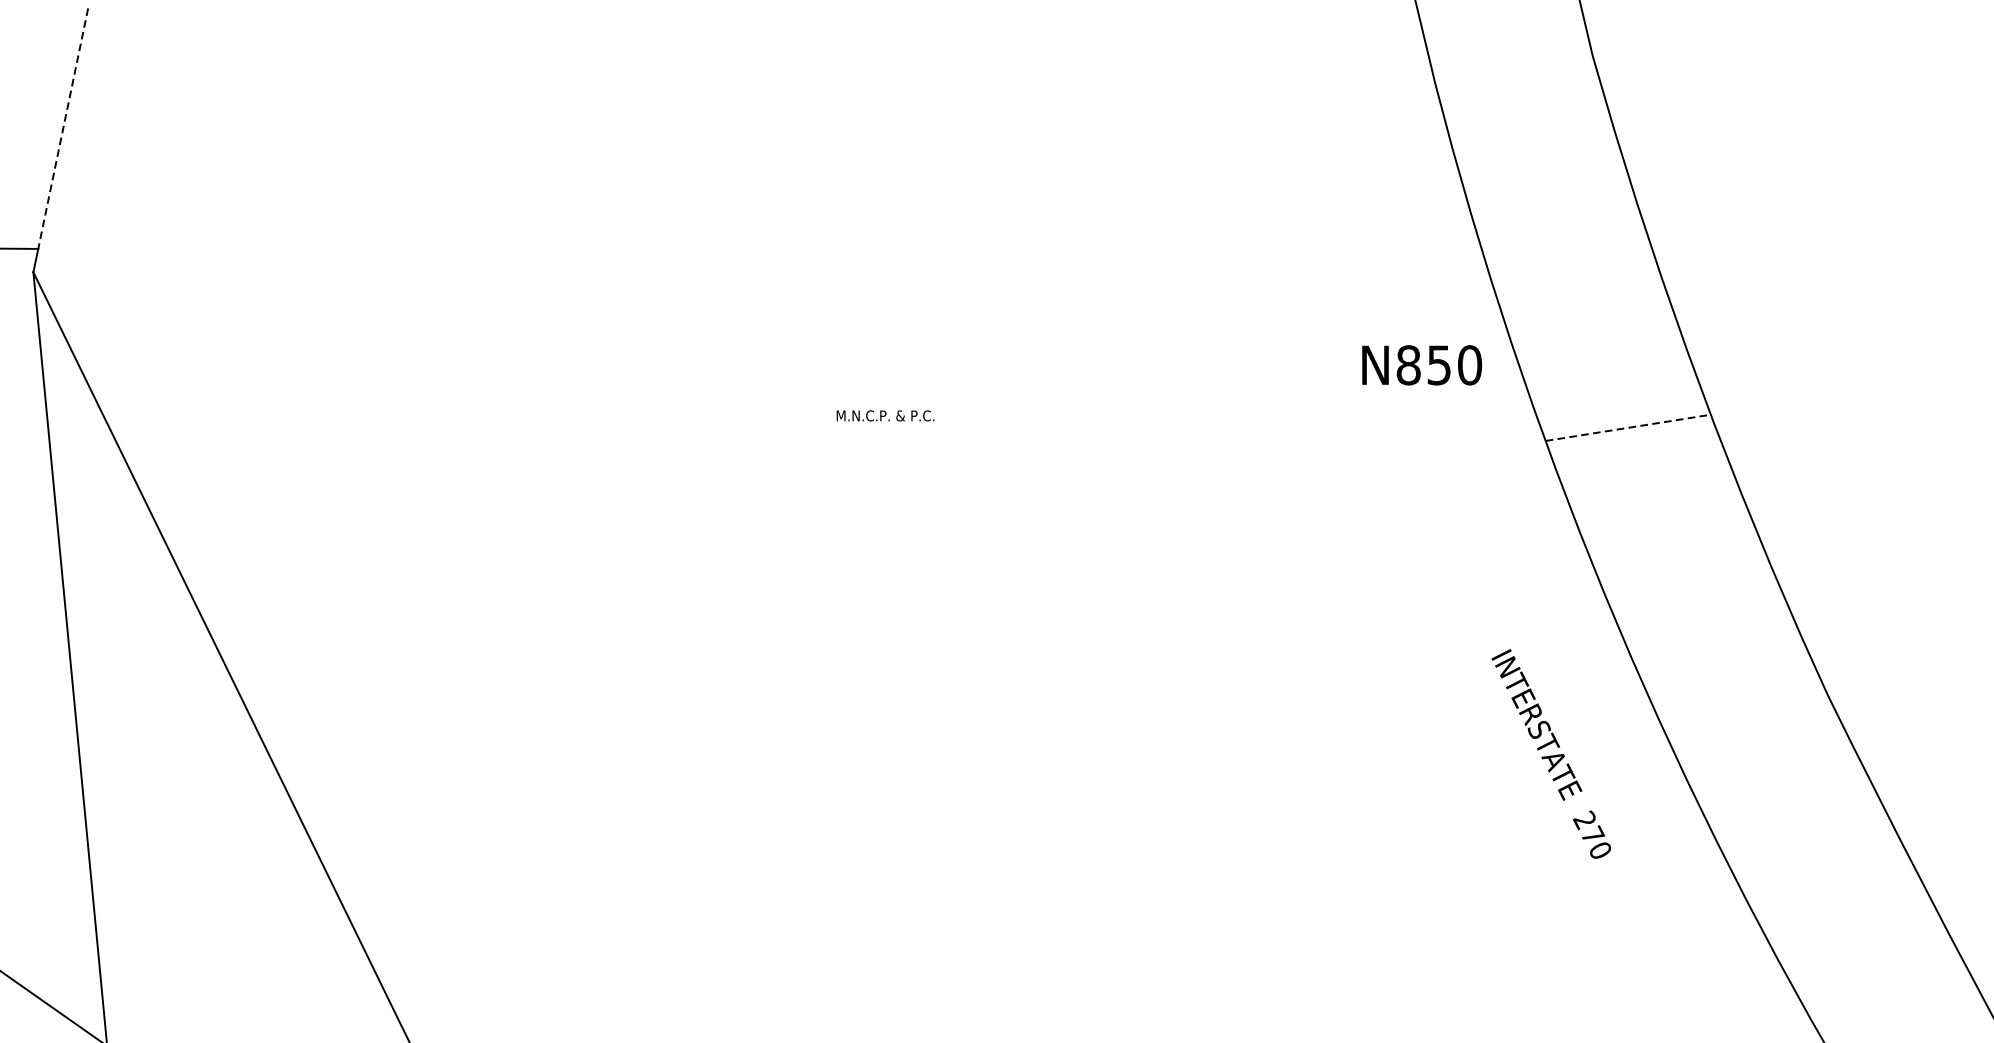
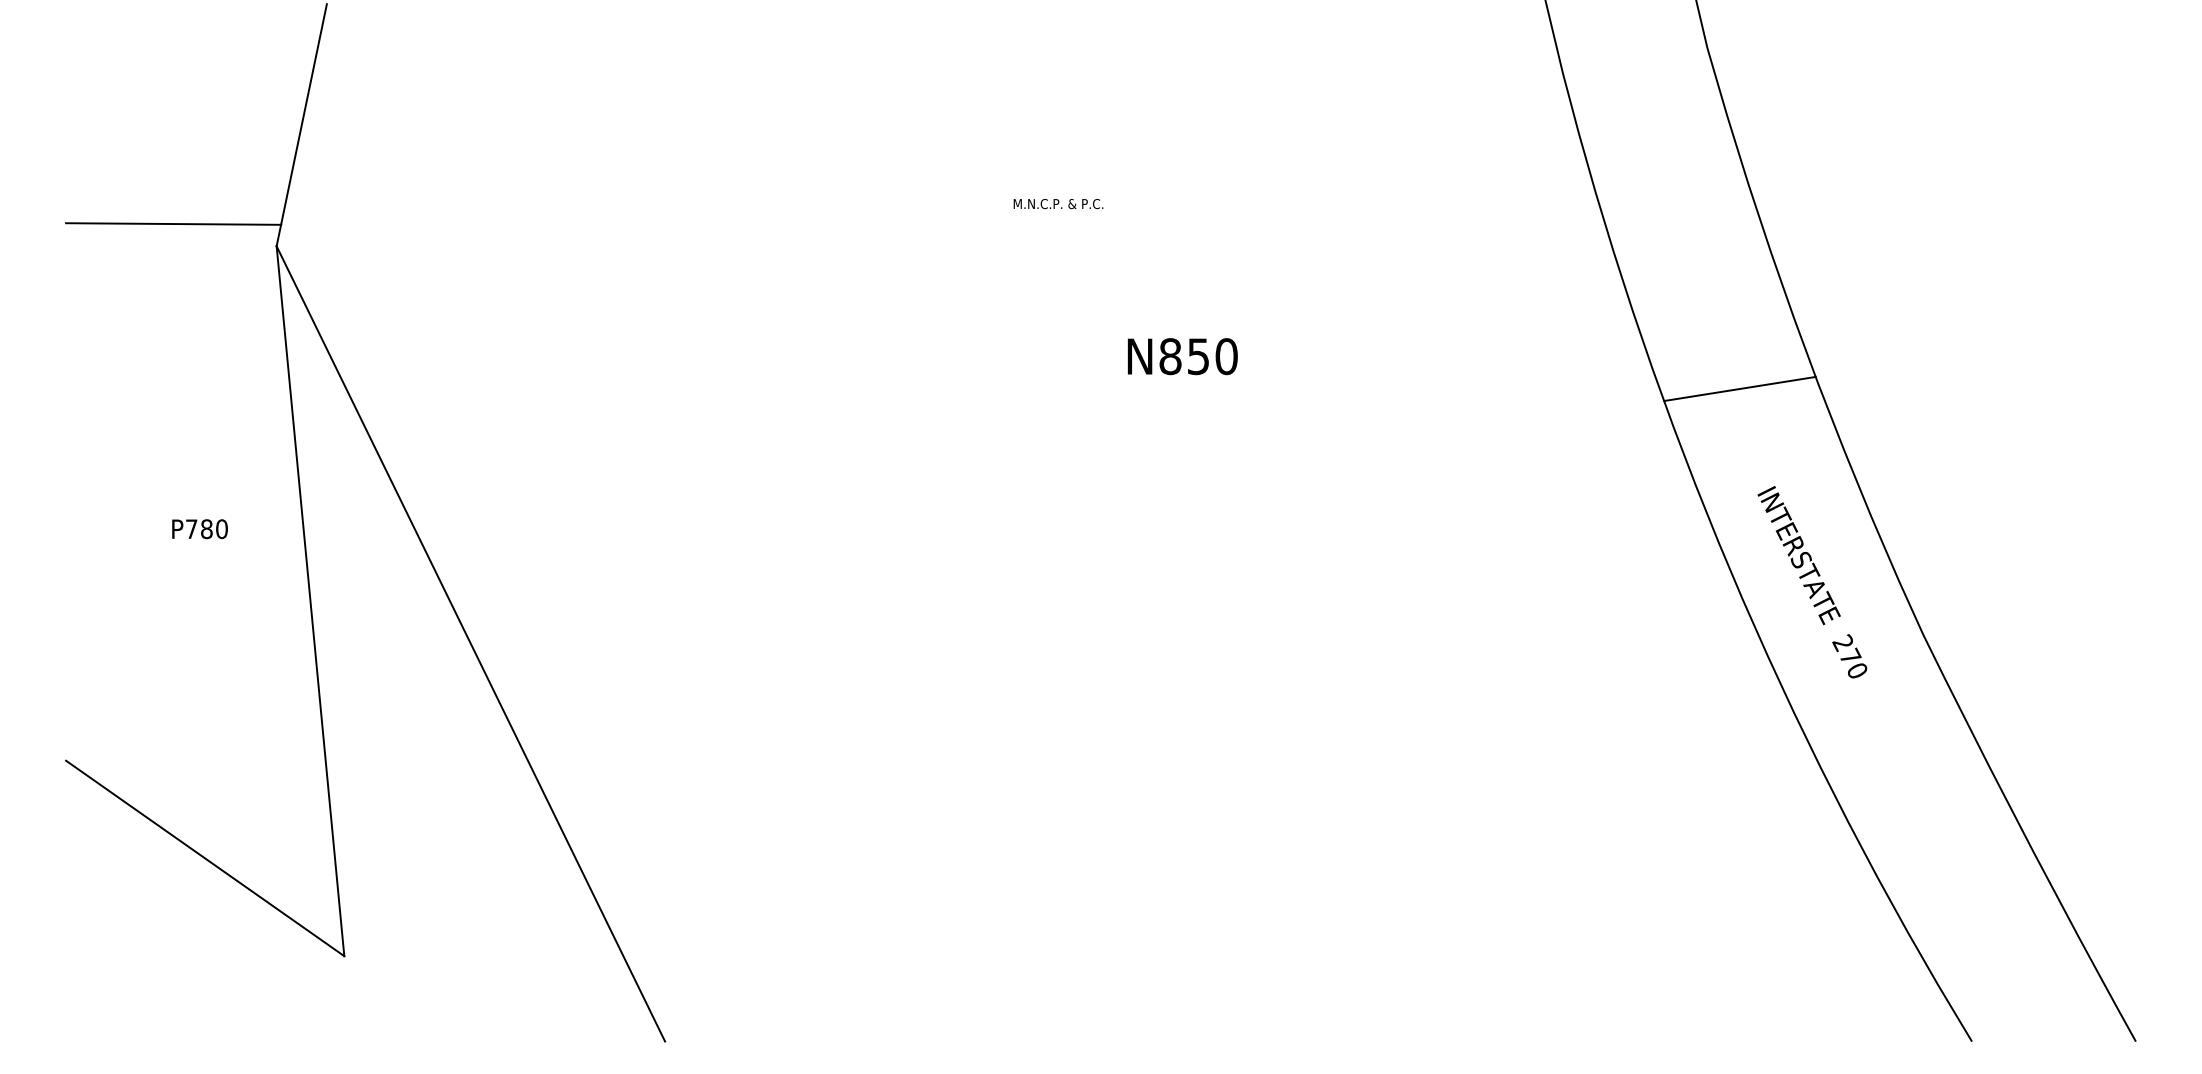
line: (63, 128) -> (304, 114), dashed -> solid
text: (1421, 365) -> (1182, 356), moved
text: (885, 416) -> (1058, 204), moved
line: (1627, 427) -> (1739, 388), dashed -> solid
text: (1551, 754) -> (1812, 582), moved

